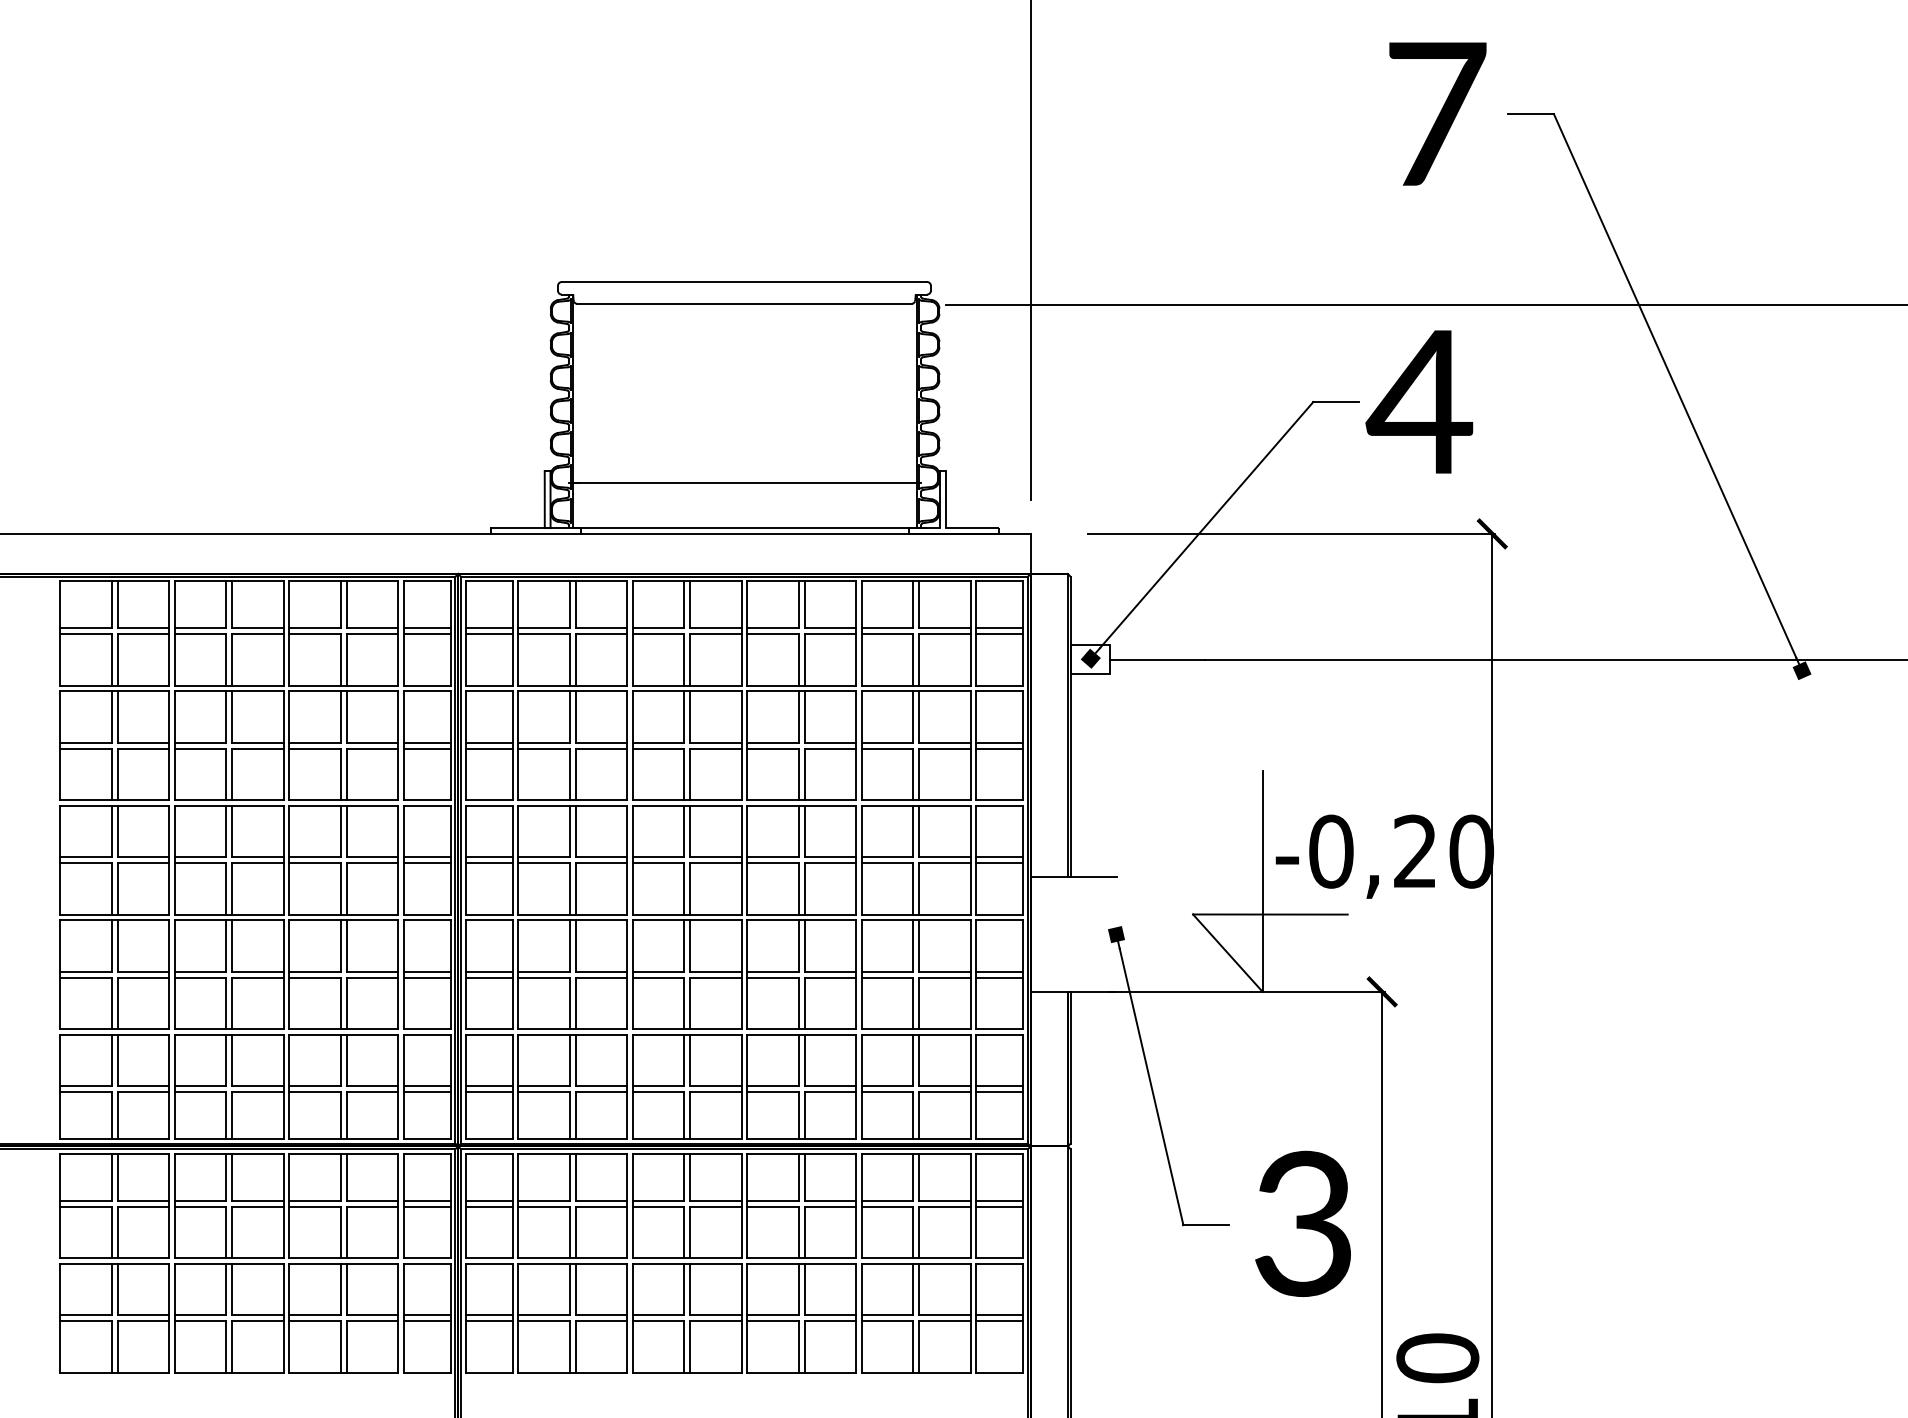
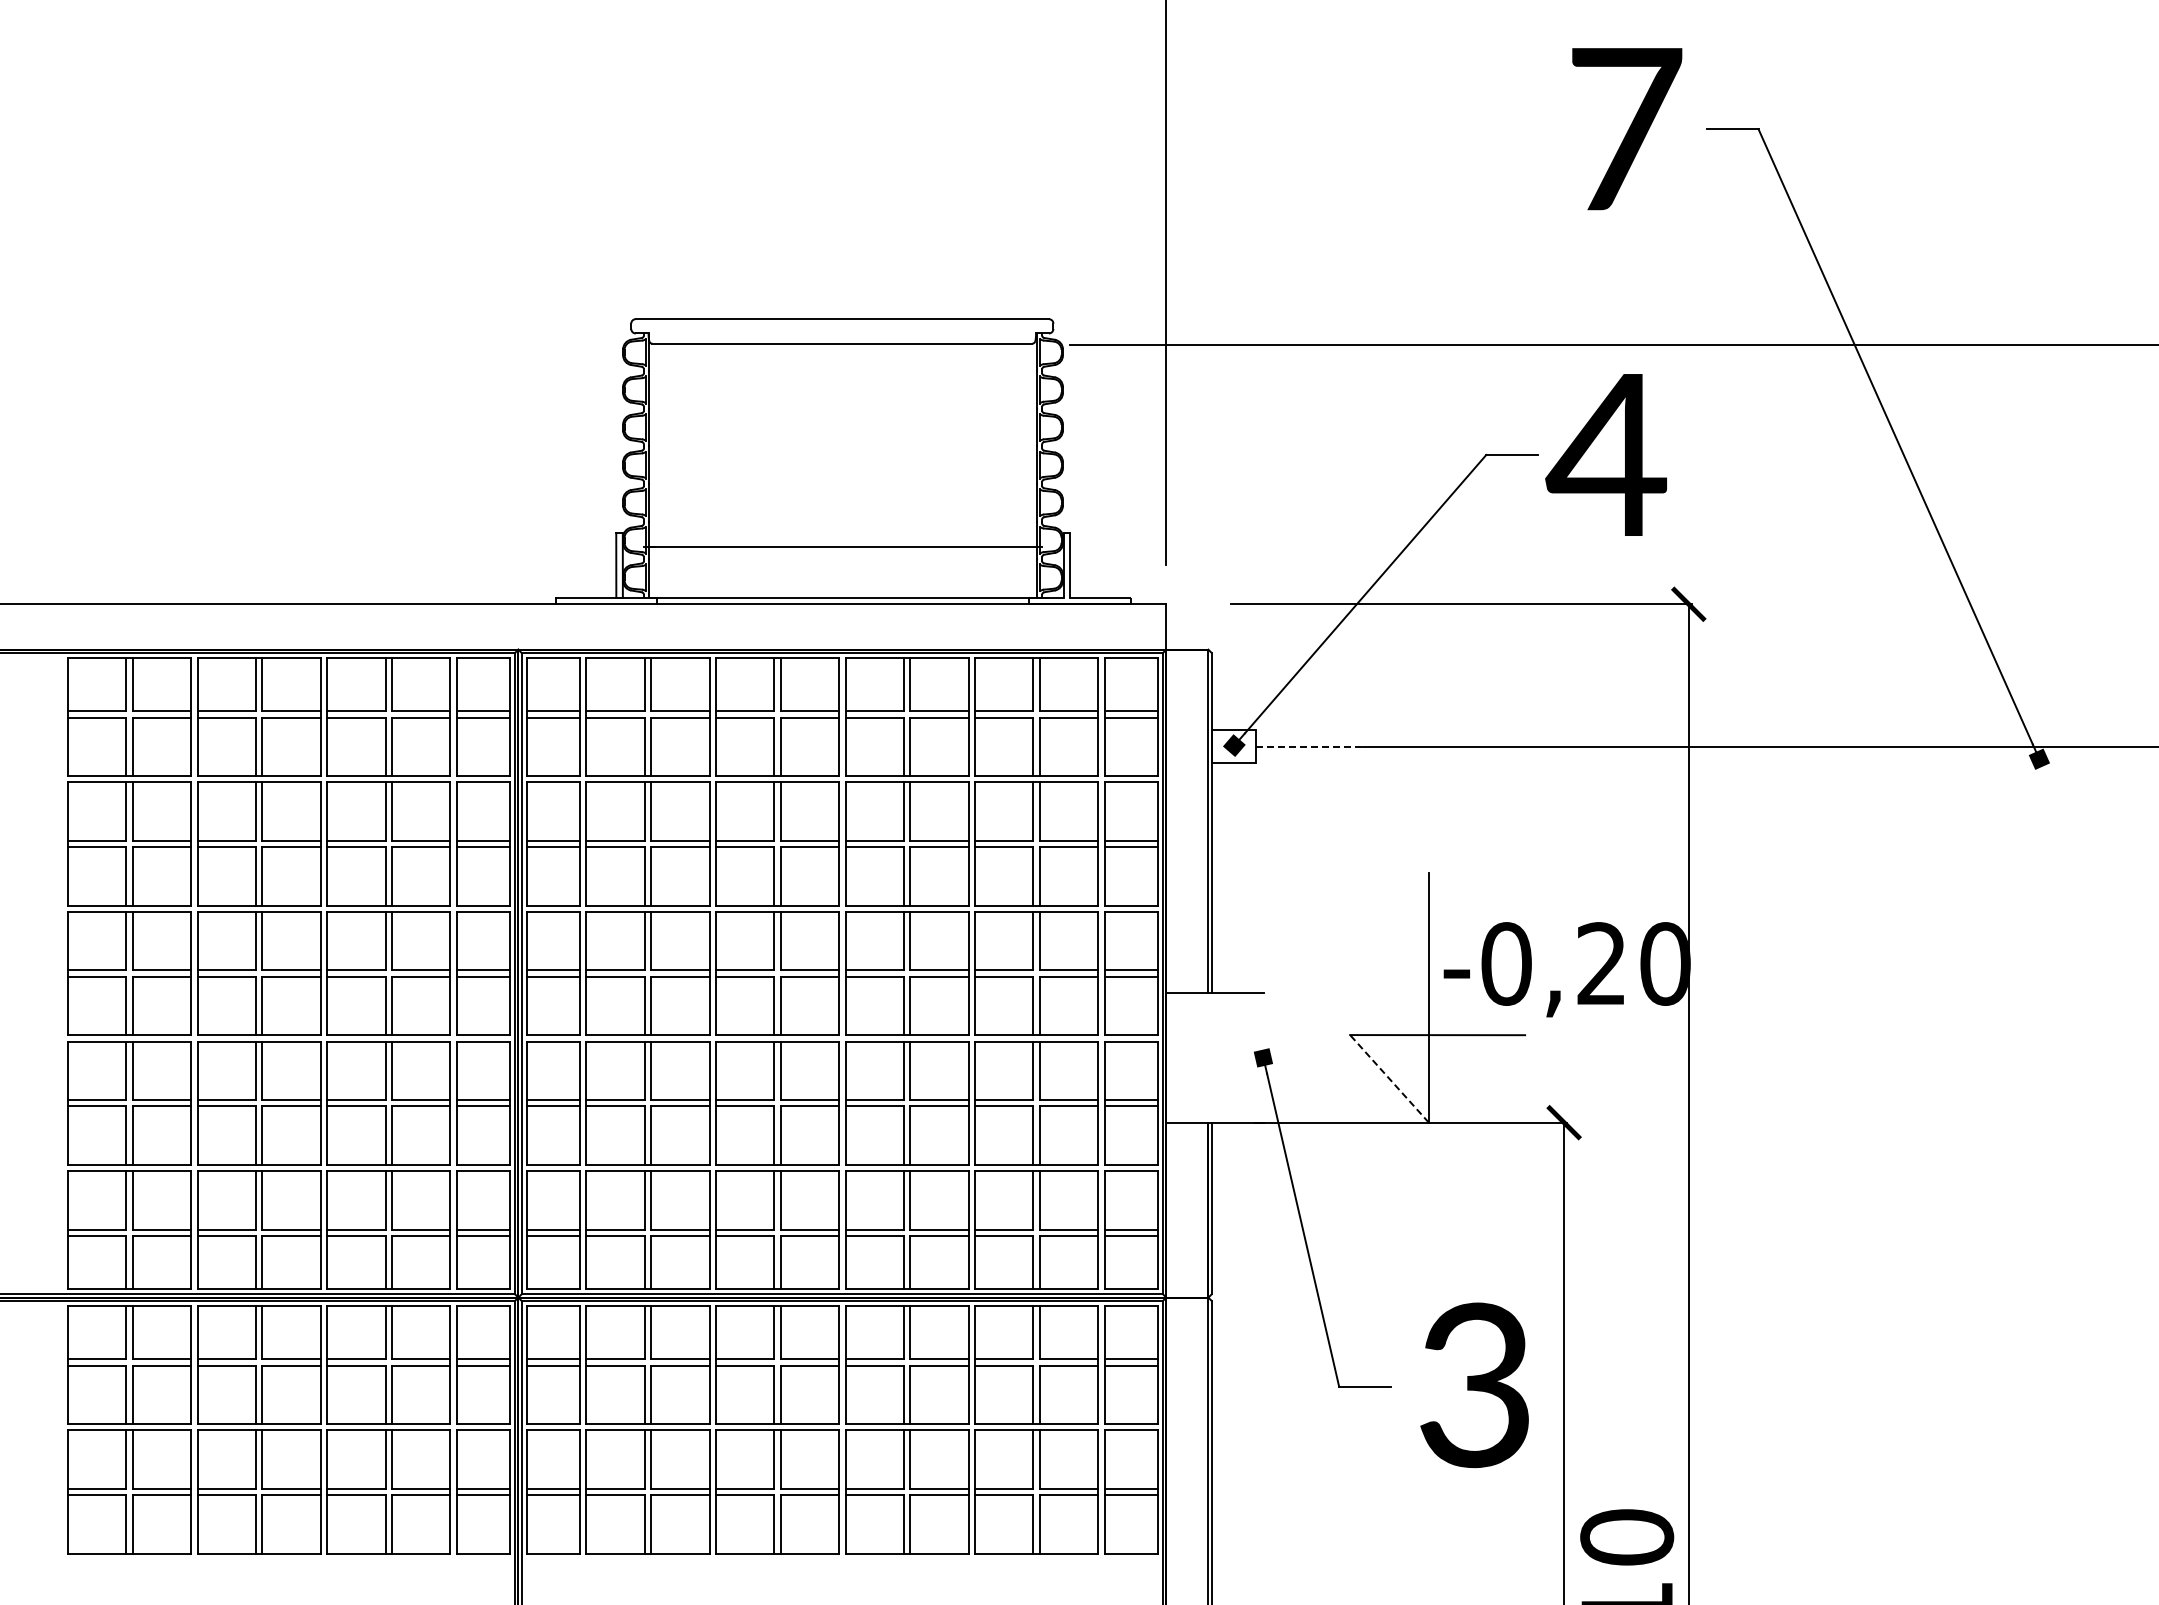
line: (1157, 659) -> (1309, 746), solid -> dashed
line: (1227, 952) -> (1389, 1078), solid -> dashed

